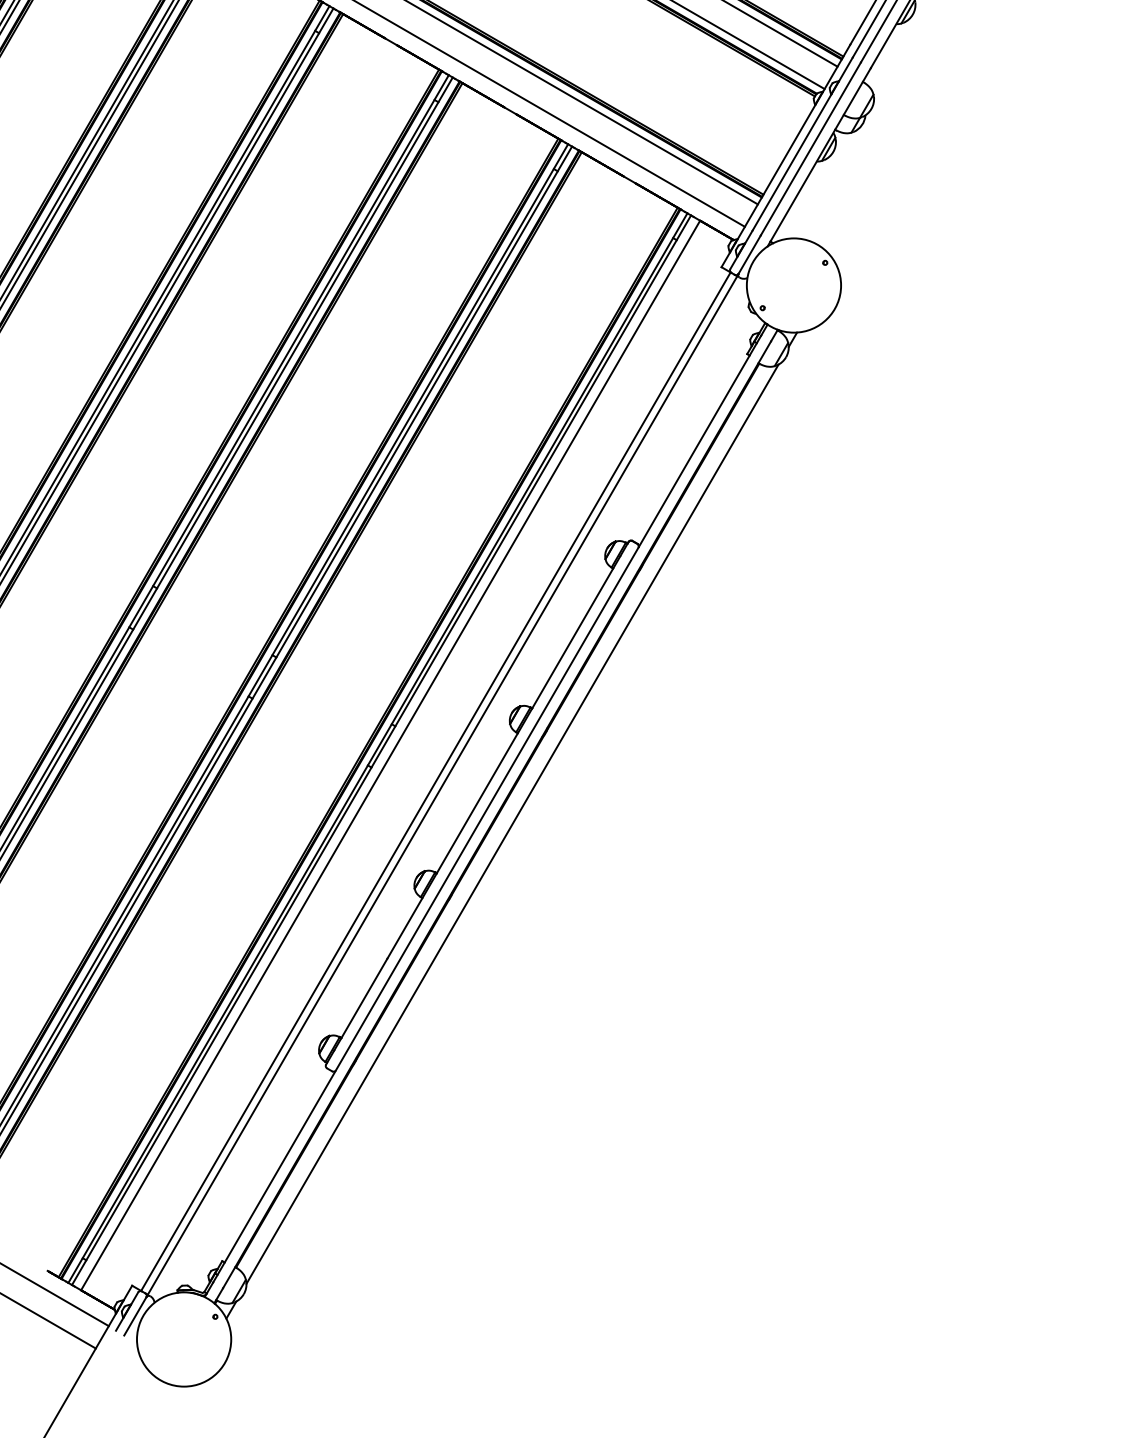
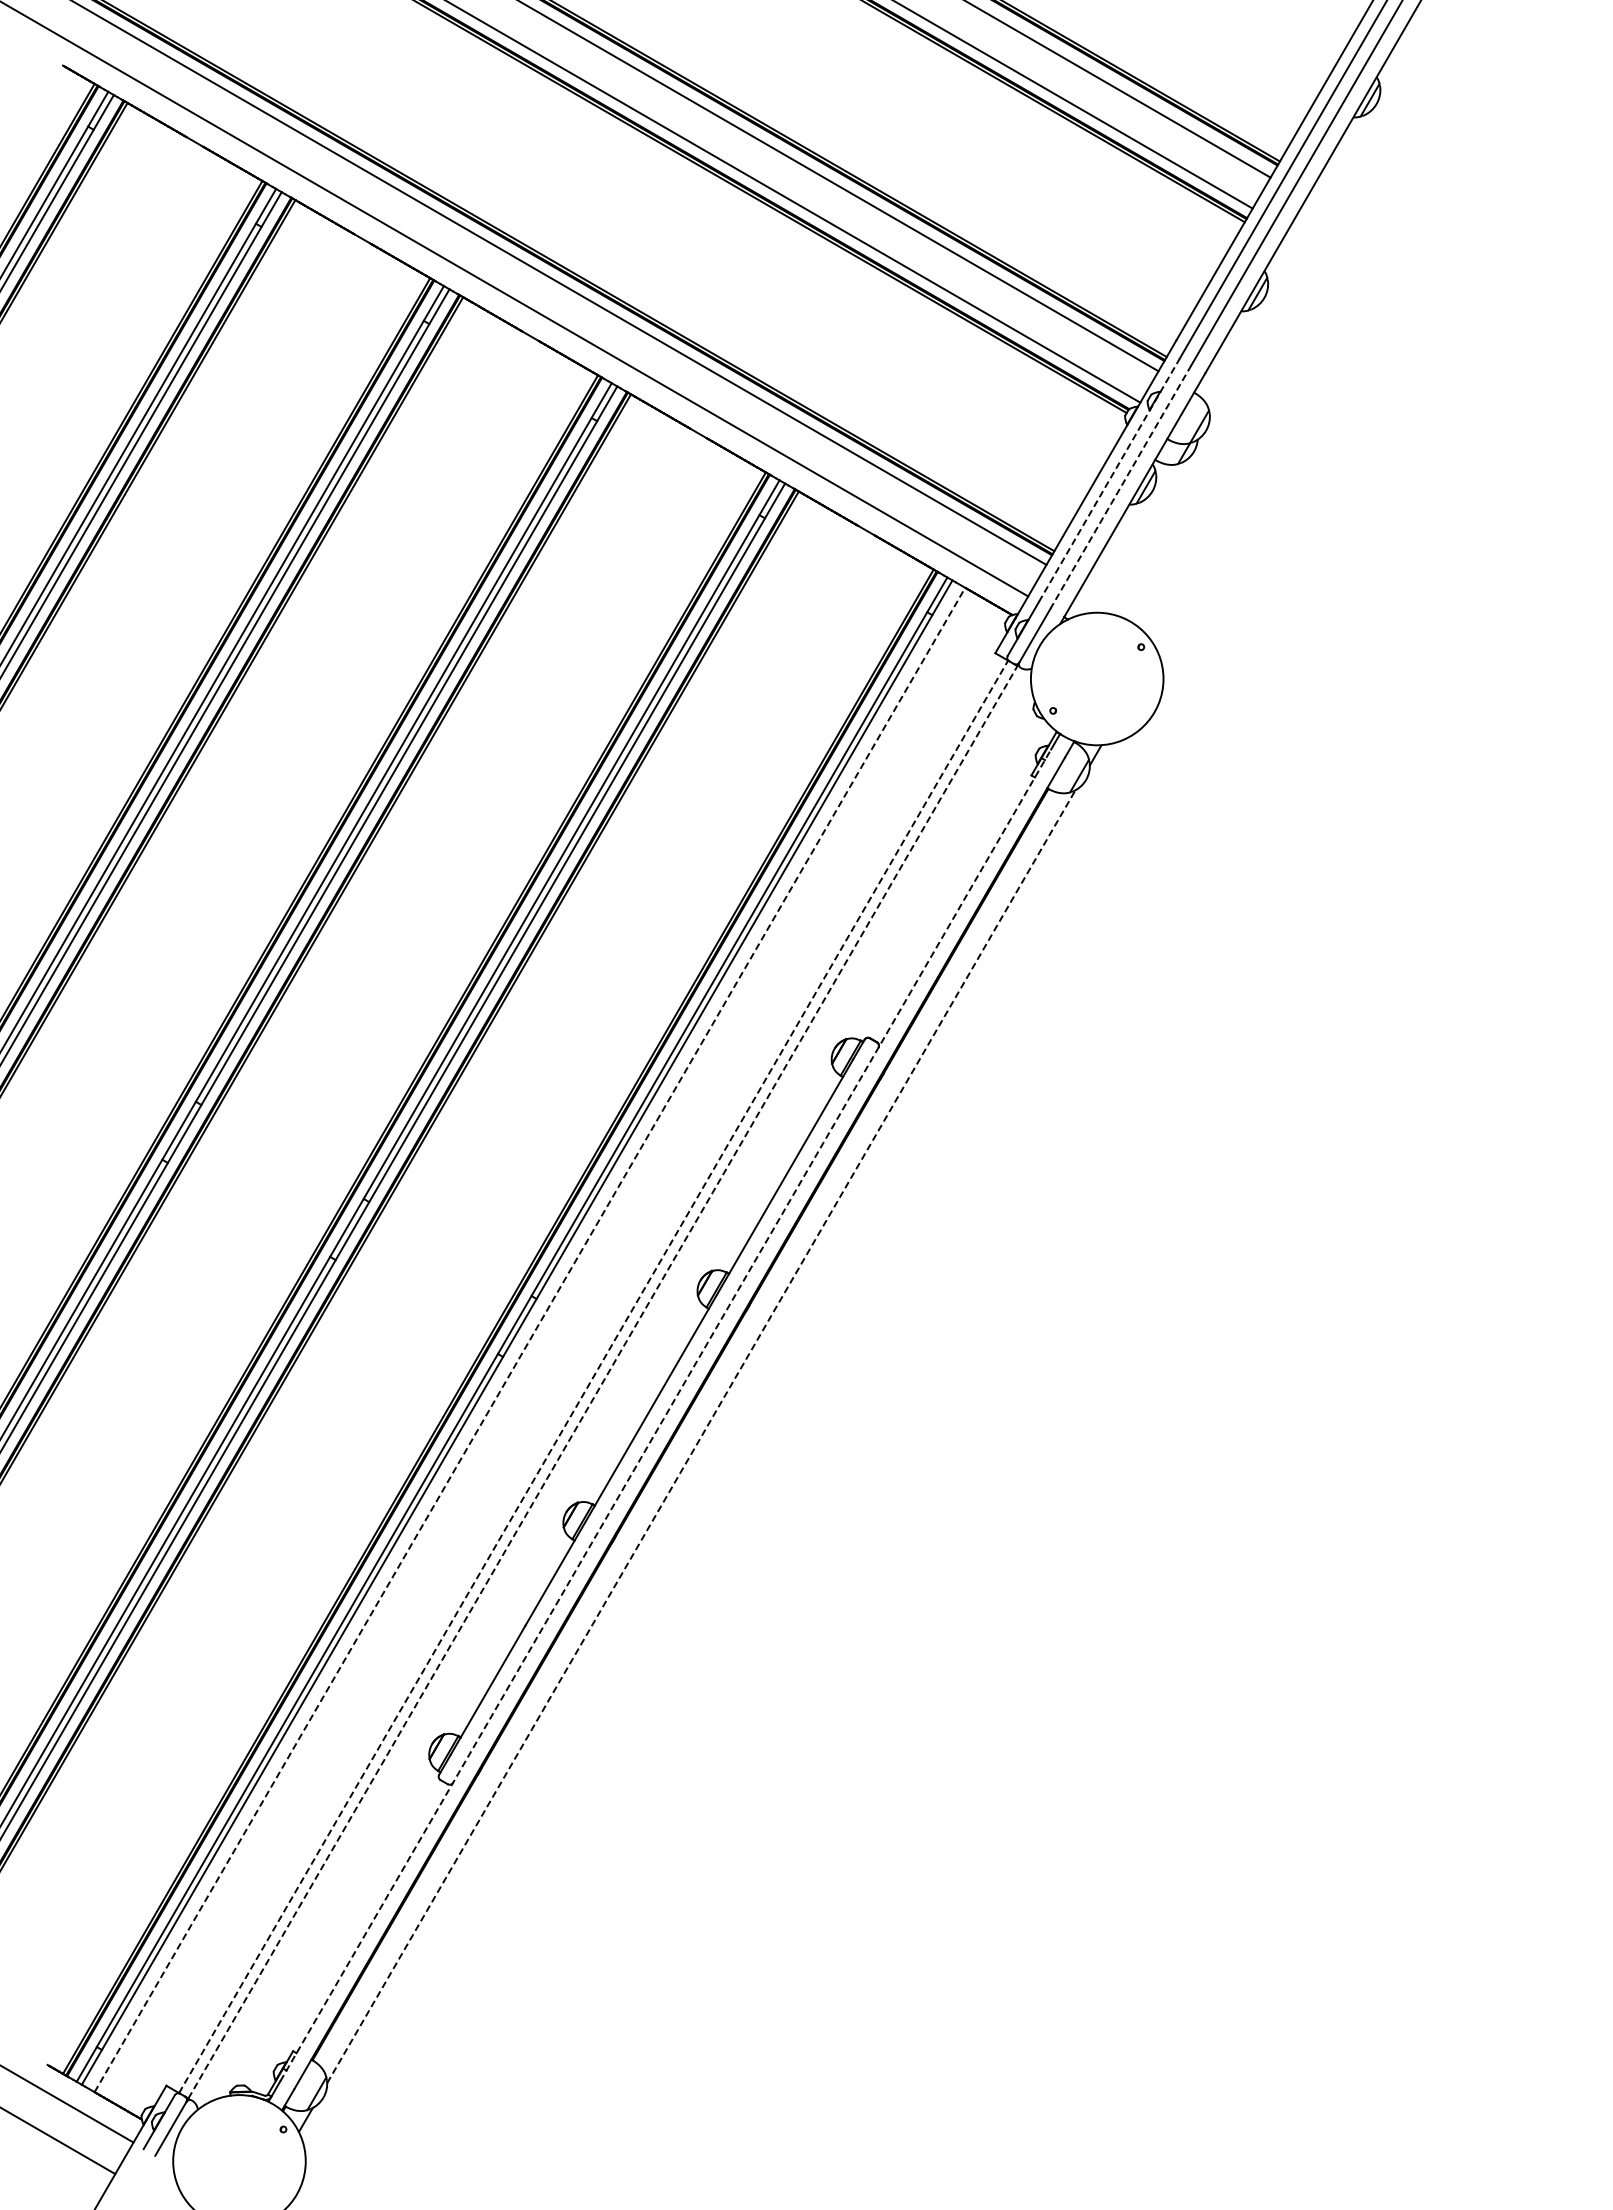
line: (802, 144) -> (1109, 480), solid -> dashed
line: (810, 148) -> (1120, 486), solid -> dashed
line: (391, 755) -> (530, 1339), solid -> dashed
line: (435, 781) -> (593, 1376), solid -> dashed
line: (442, 784) -> (603, 1380), solid -> dashed
line: (487, 808) -> (666, 1414), solid -> dashed
line: (512, 824) -> (701, 1436), solid -> dashed

